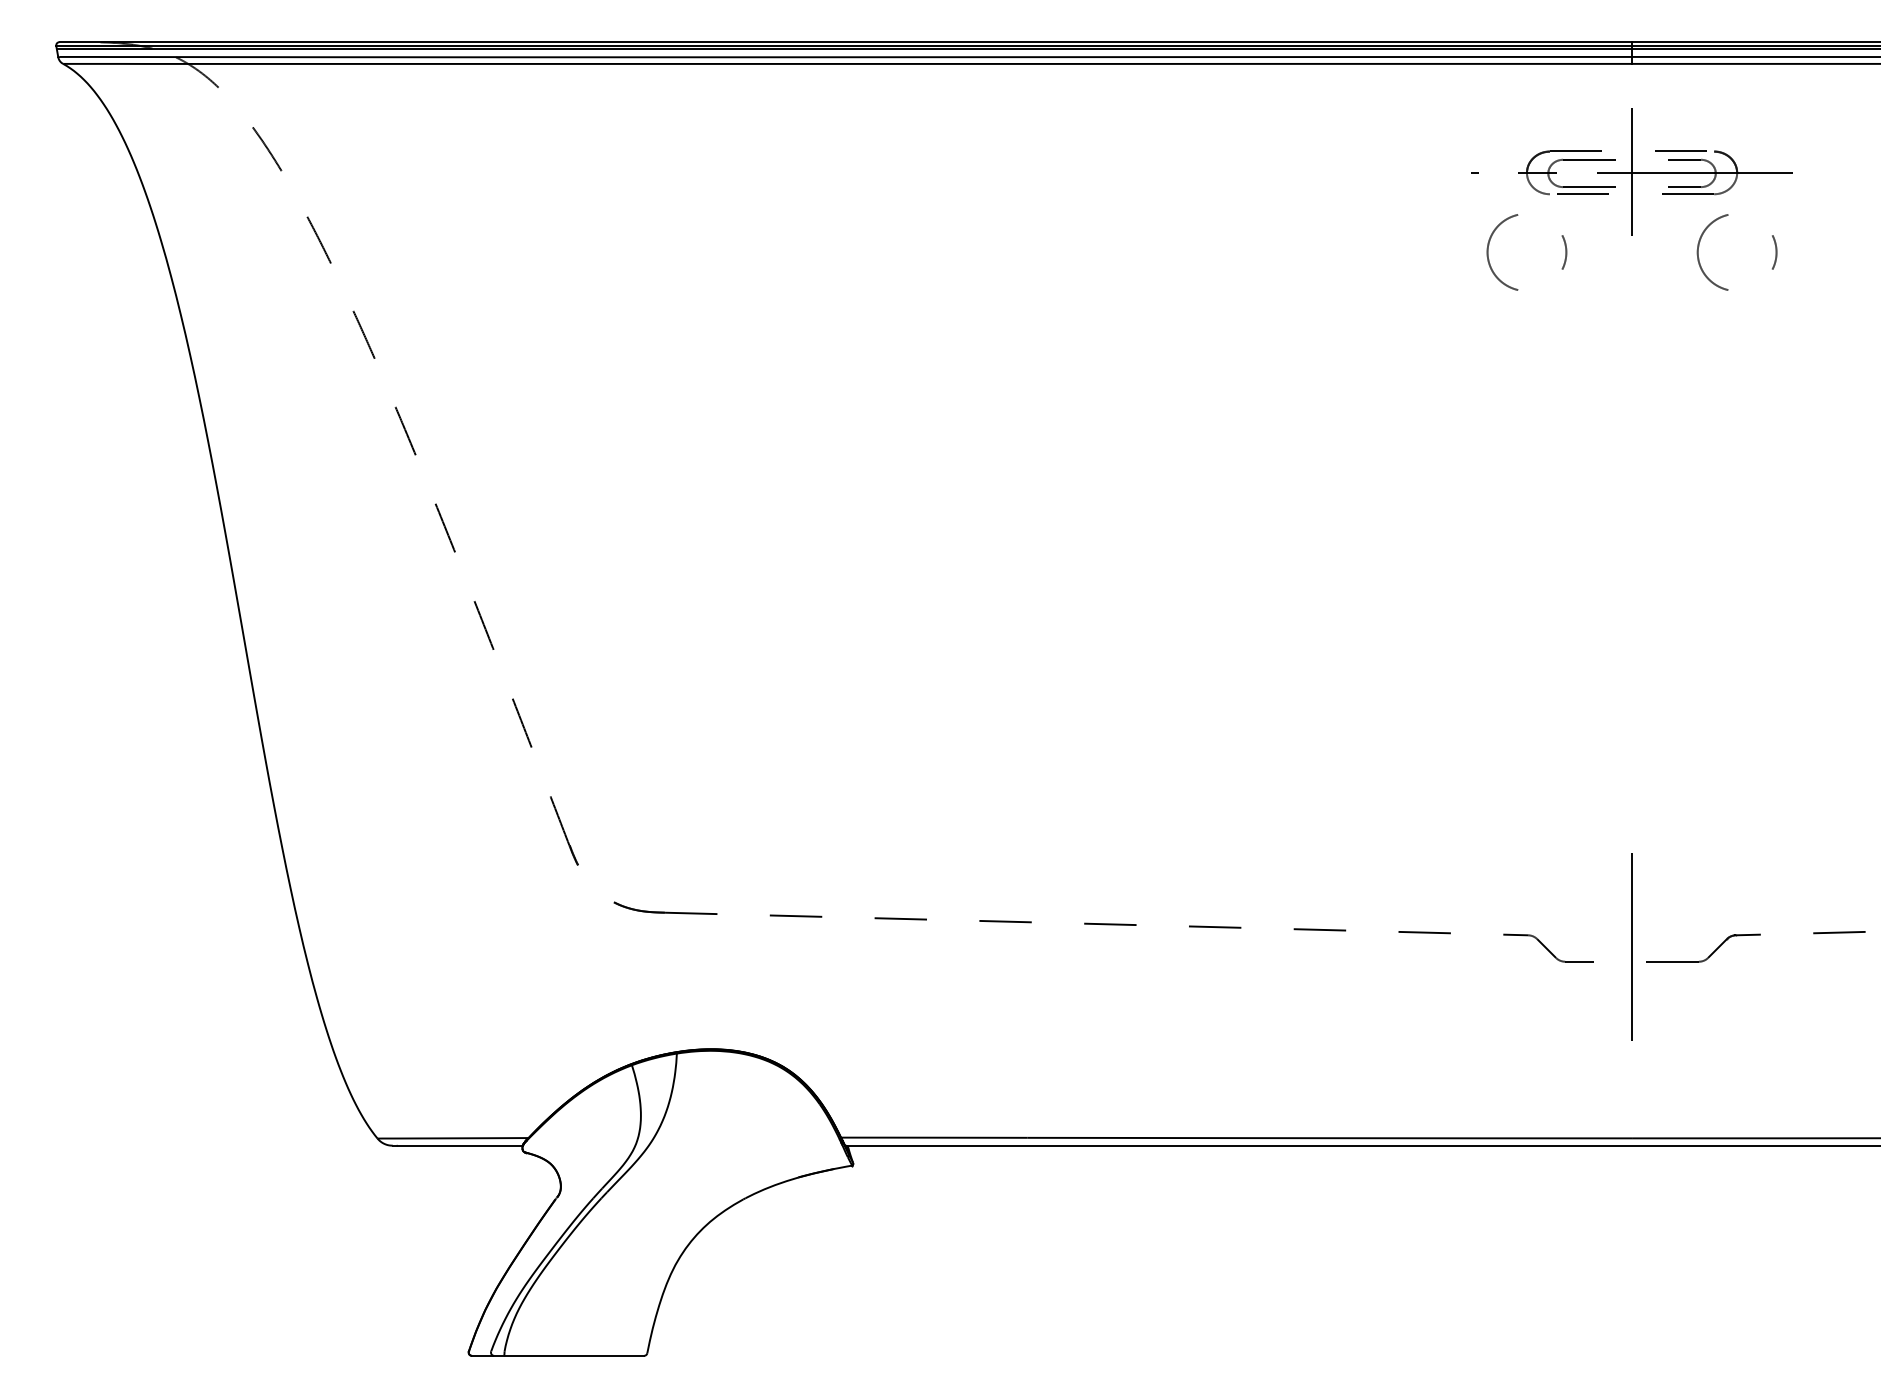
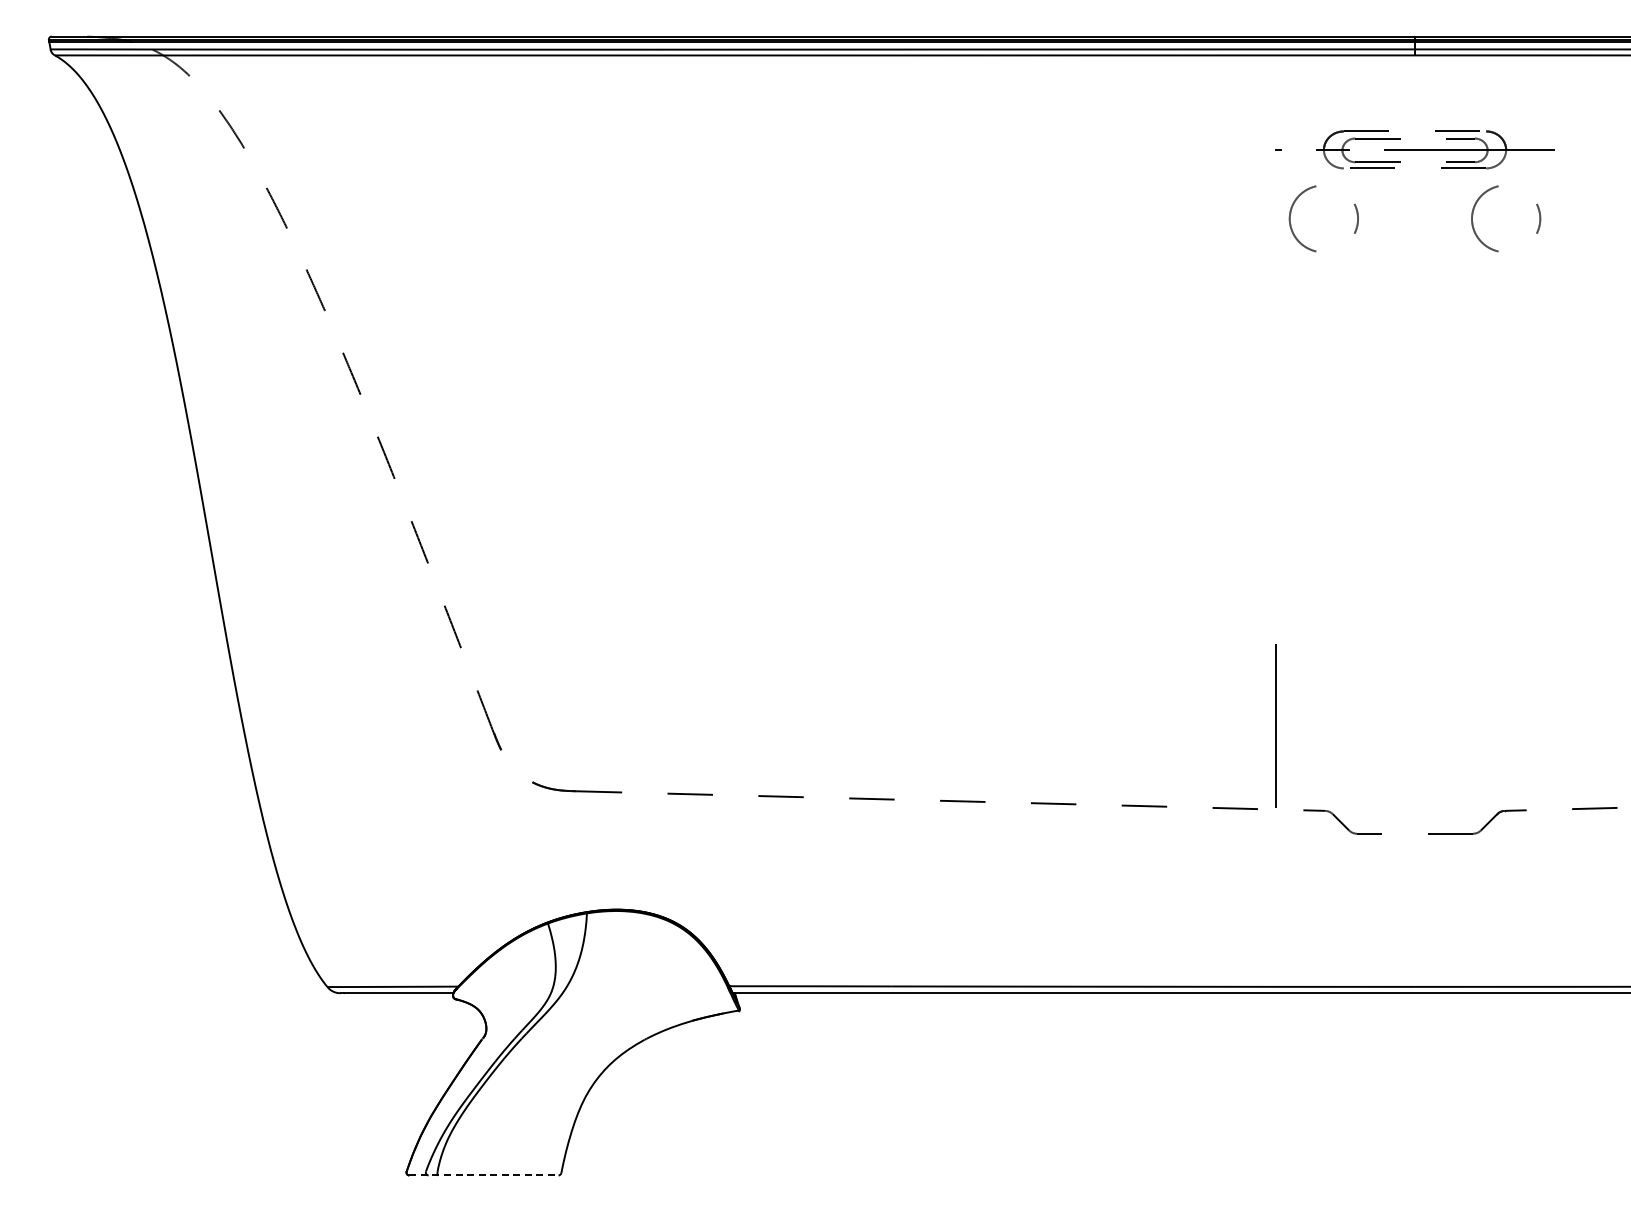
line: (1632, 171) -> (1415, 148), removed
line: (1631, 946) -> (1275, 725), moved
line: (557, 1355) -> (483, 1175), solid -> dashed

